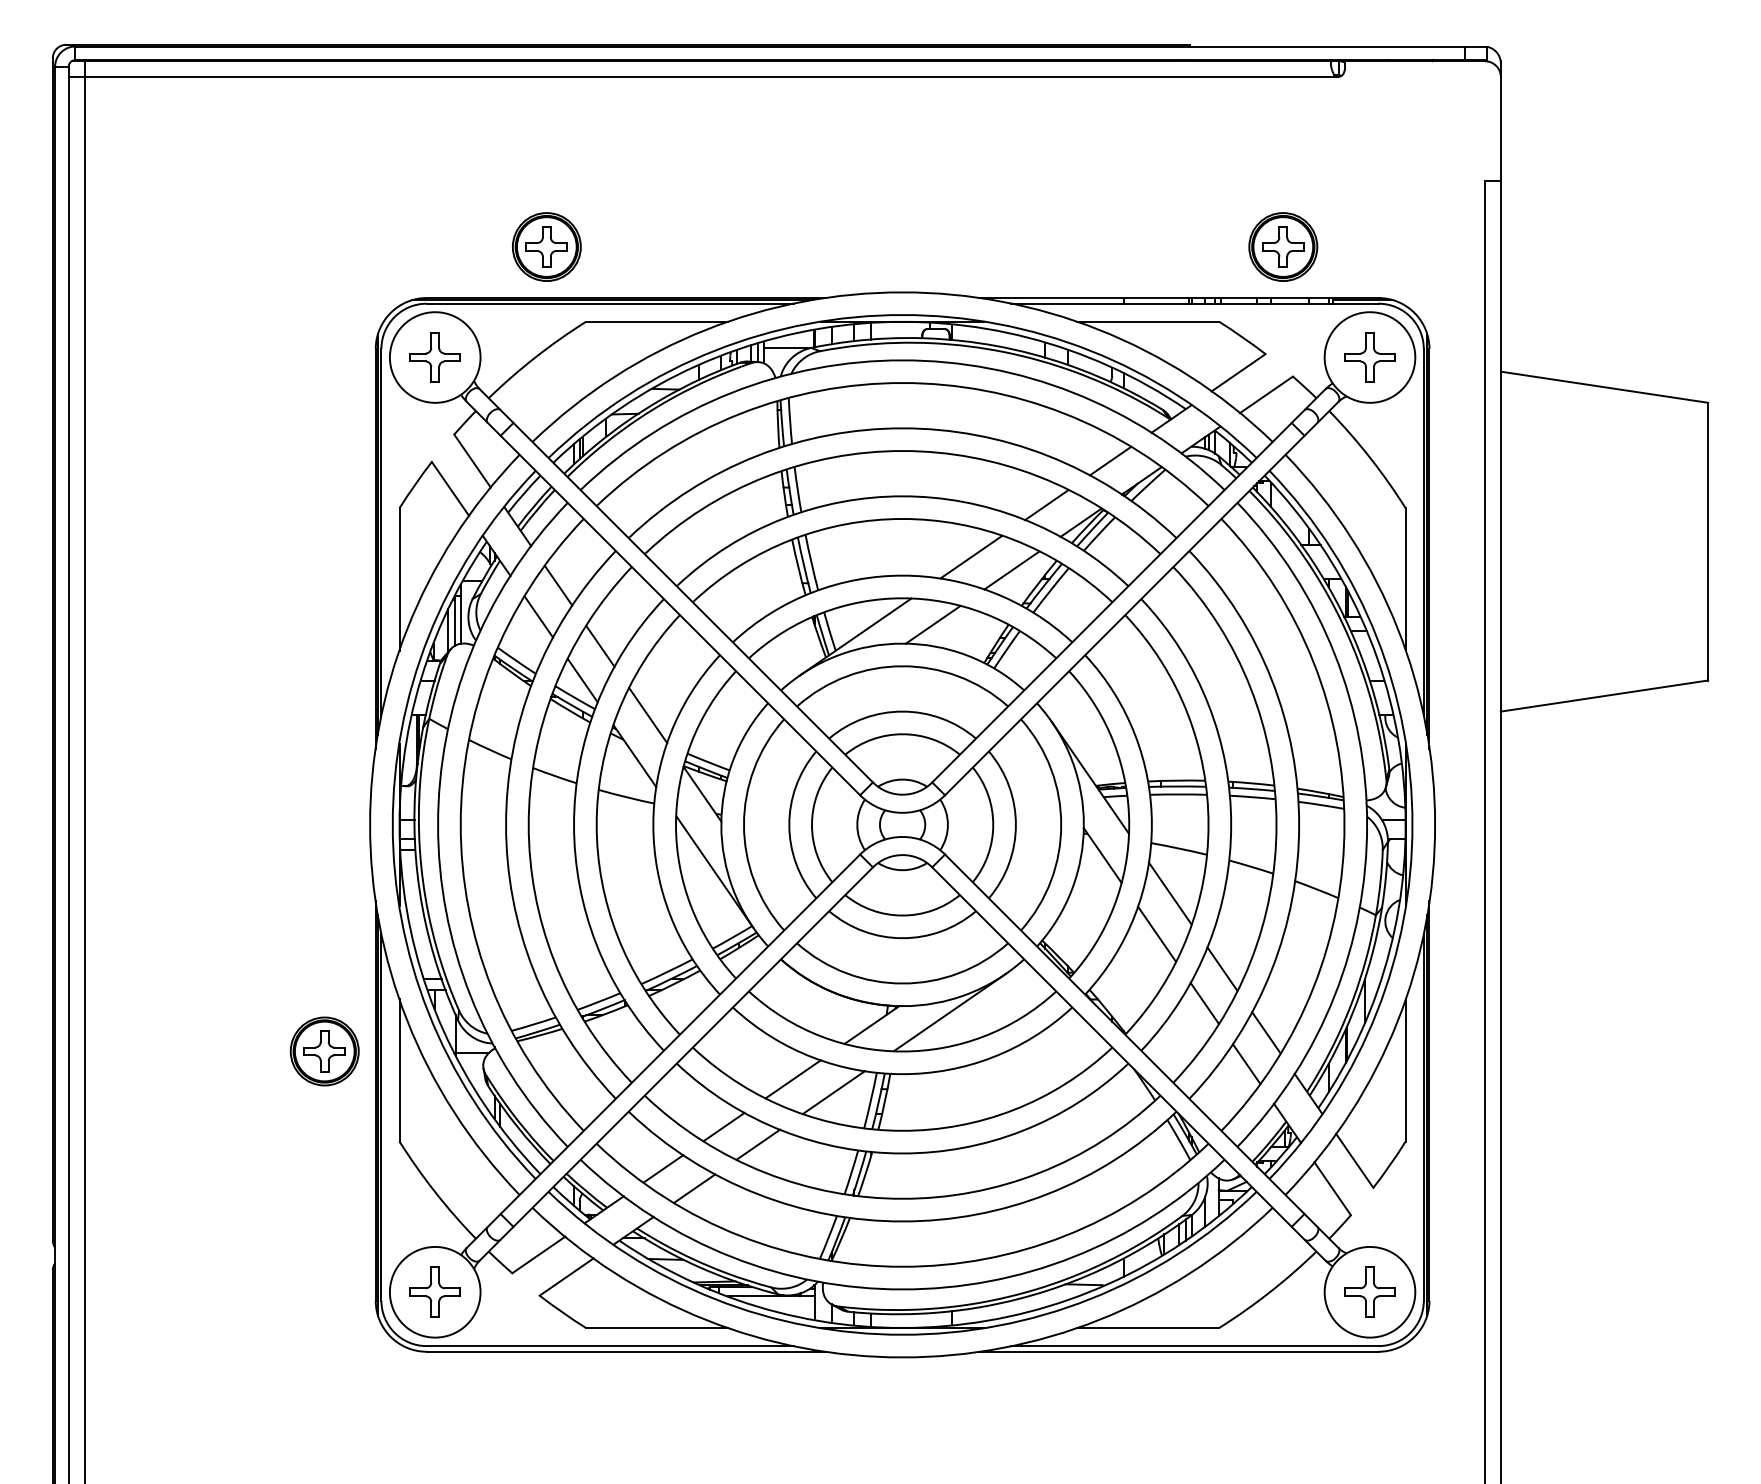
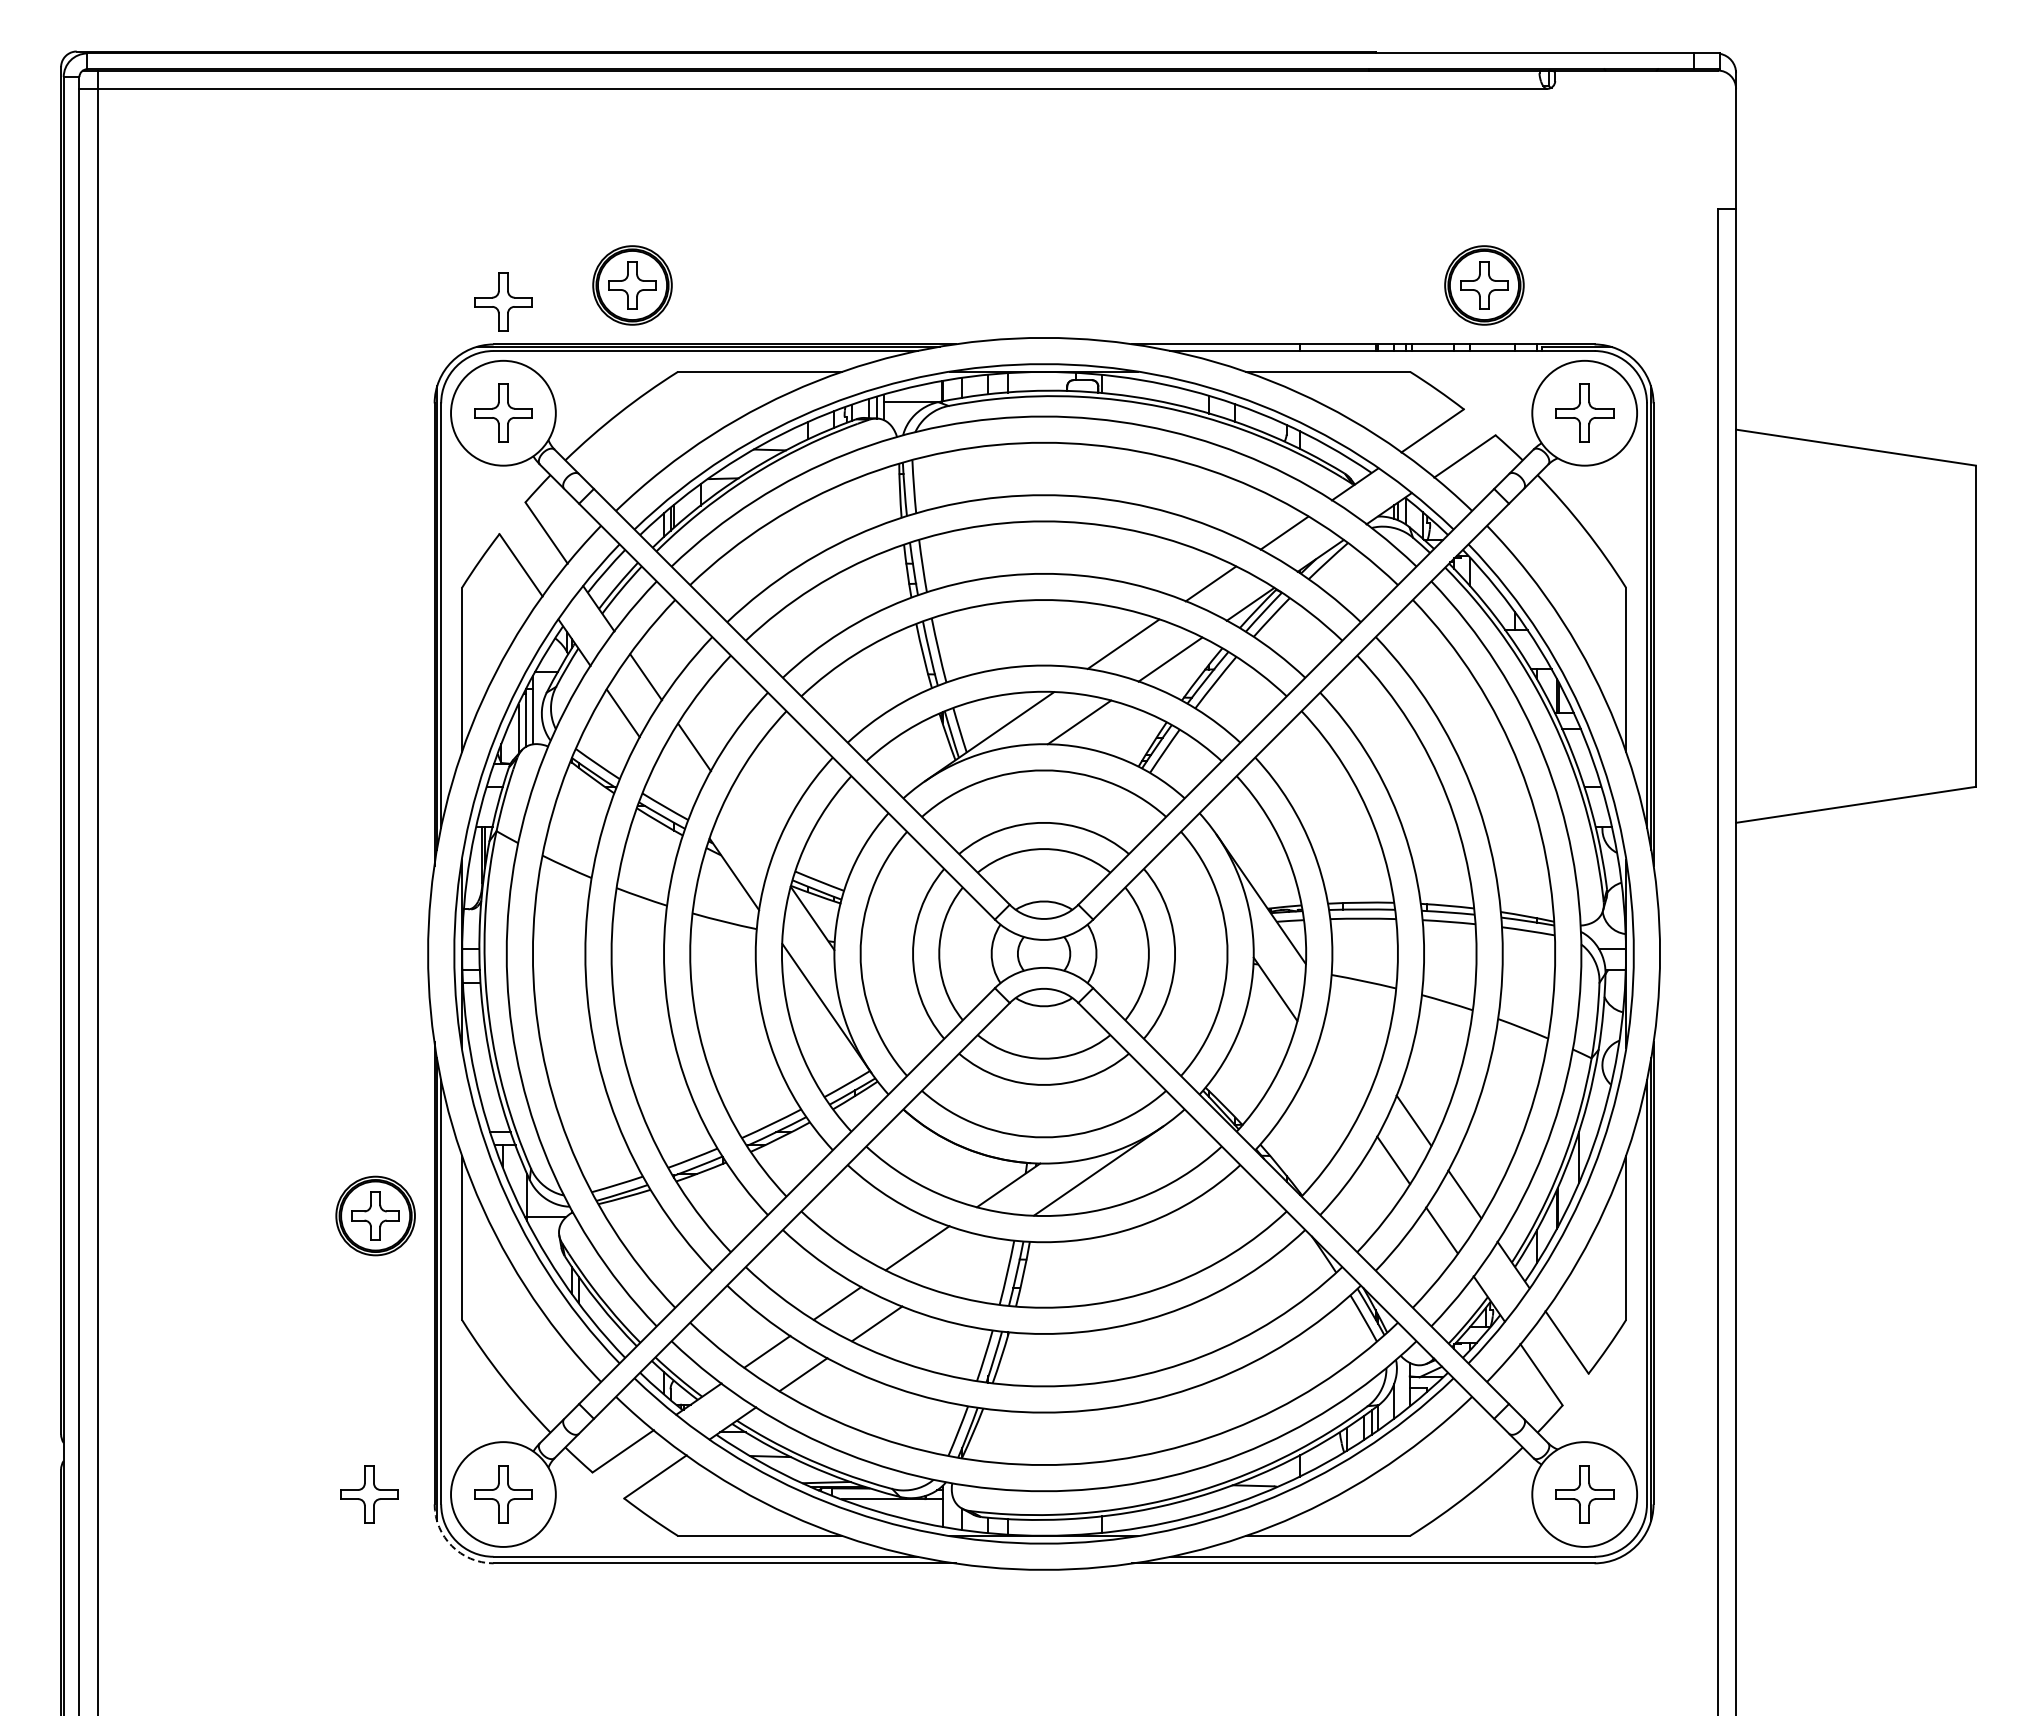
part: (435, 260) -> (503, 301), added
line: (582, 680) -> (673, 786), removed
line: (647, 715) -> (749, 827), removed
line: (1170, 893) -> (1353, 1033), removed
line: (1157, 934) -> (1338, 1080), removed
line: (833, 1092) -> (964, 1263), removed
part: (319, 1292) -> (369, 1494), added
arc: (390, 1337) -> (451, 1546), solid -> dashed

